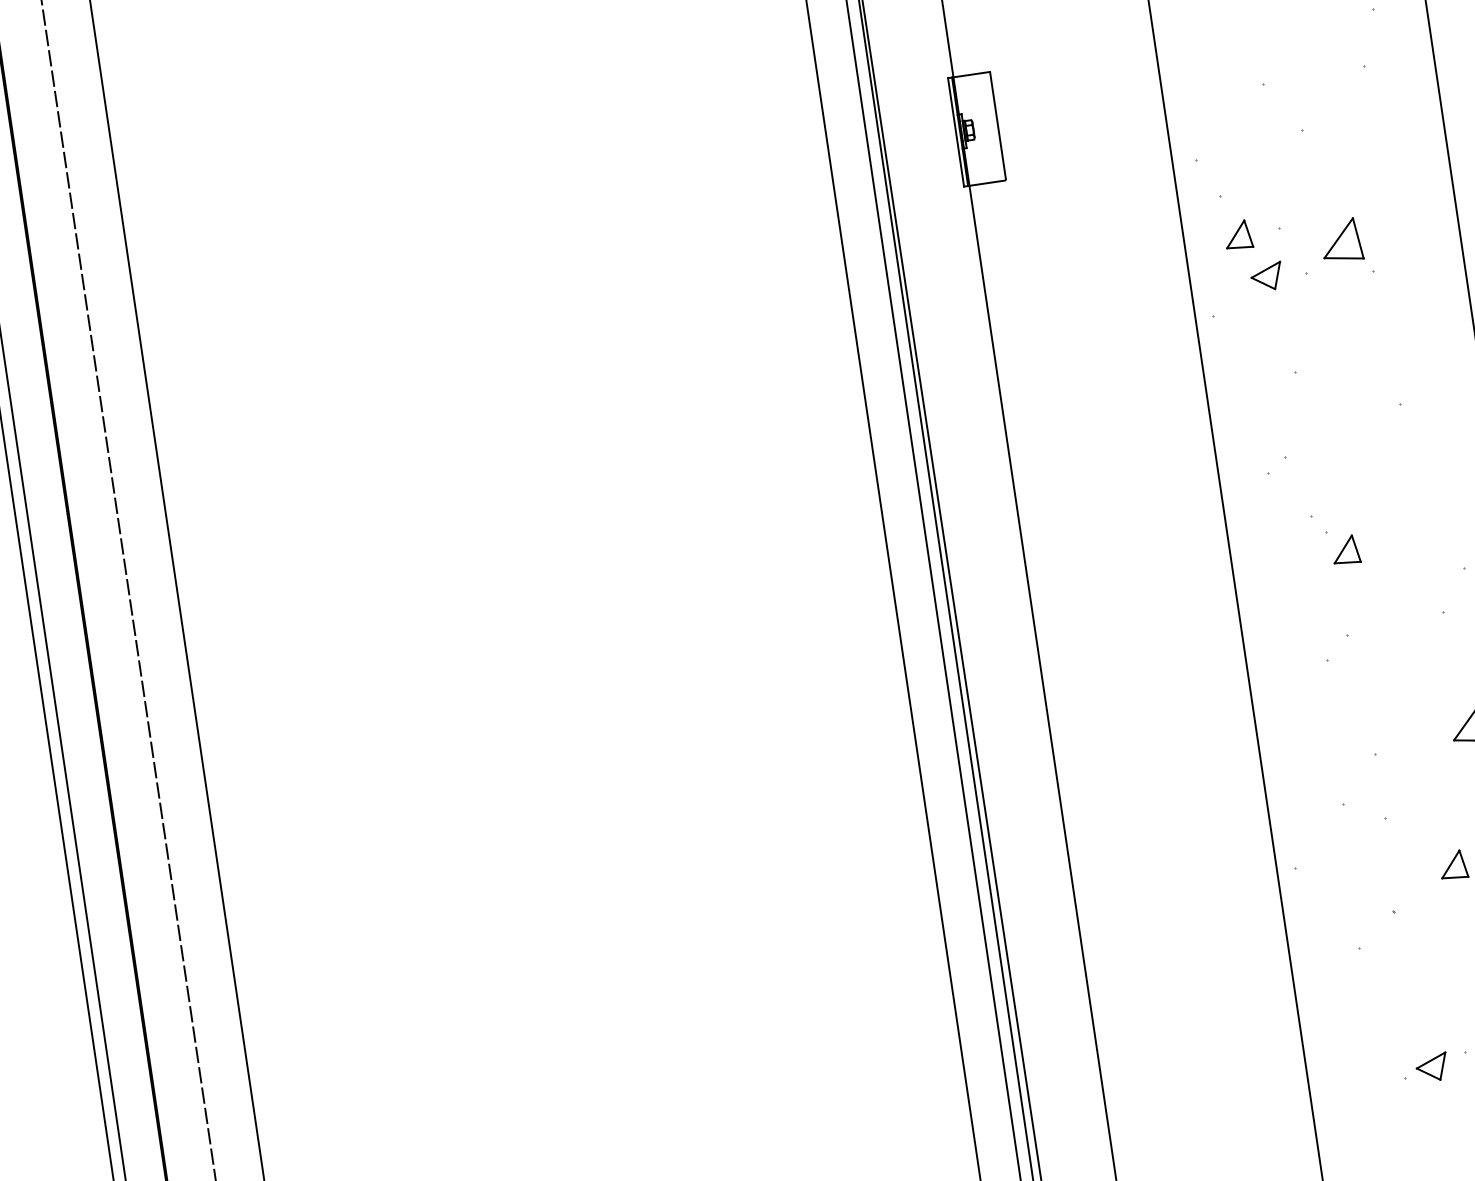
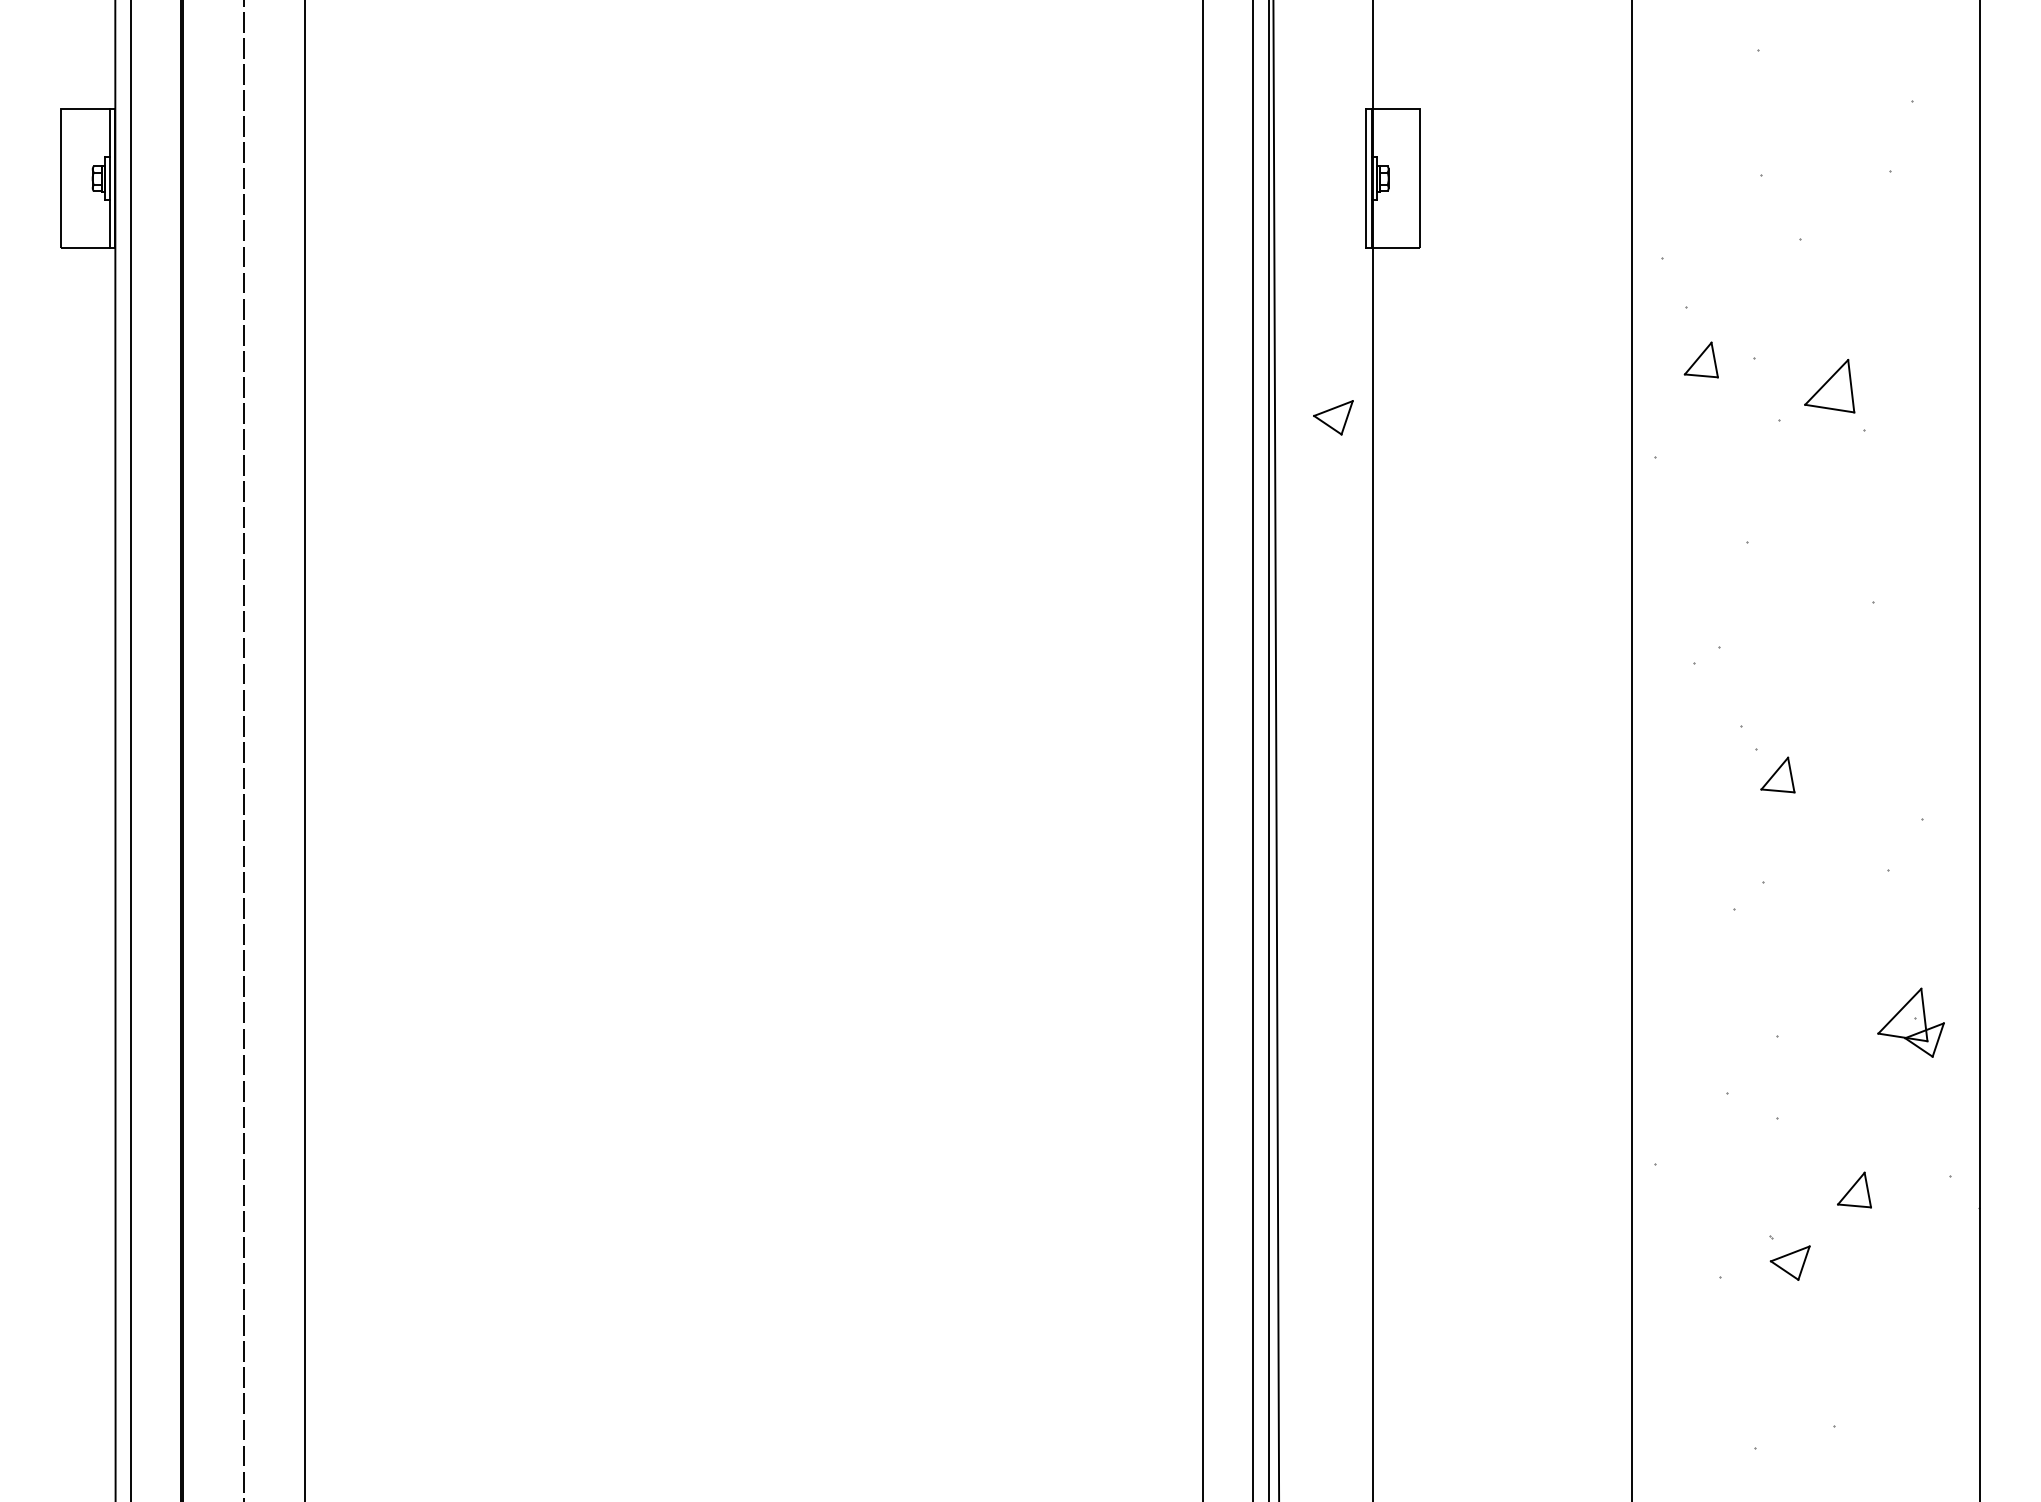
part: (1266, 276) -> (1333, 417), moved
part: (1431, 1067) -> (1789, 1262), moved

